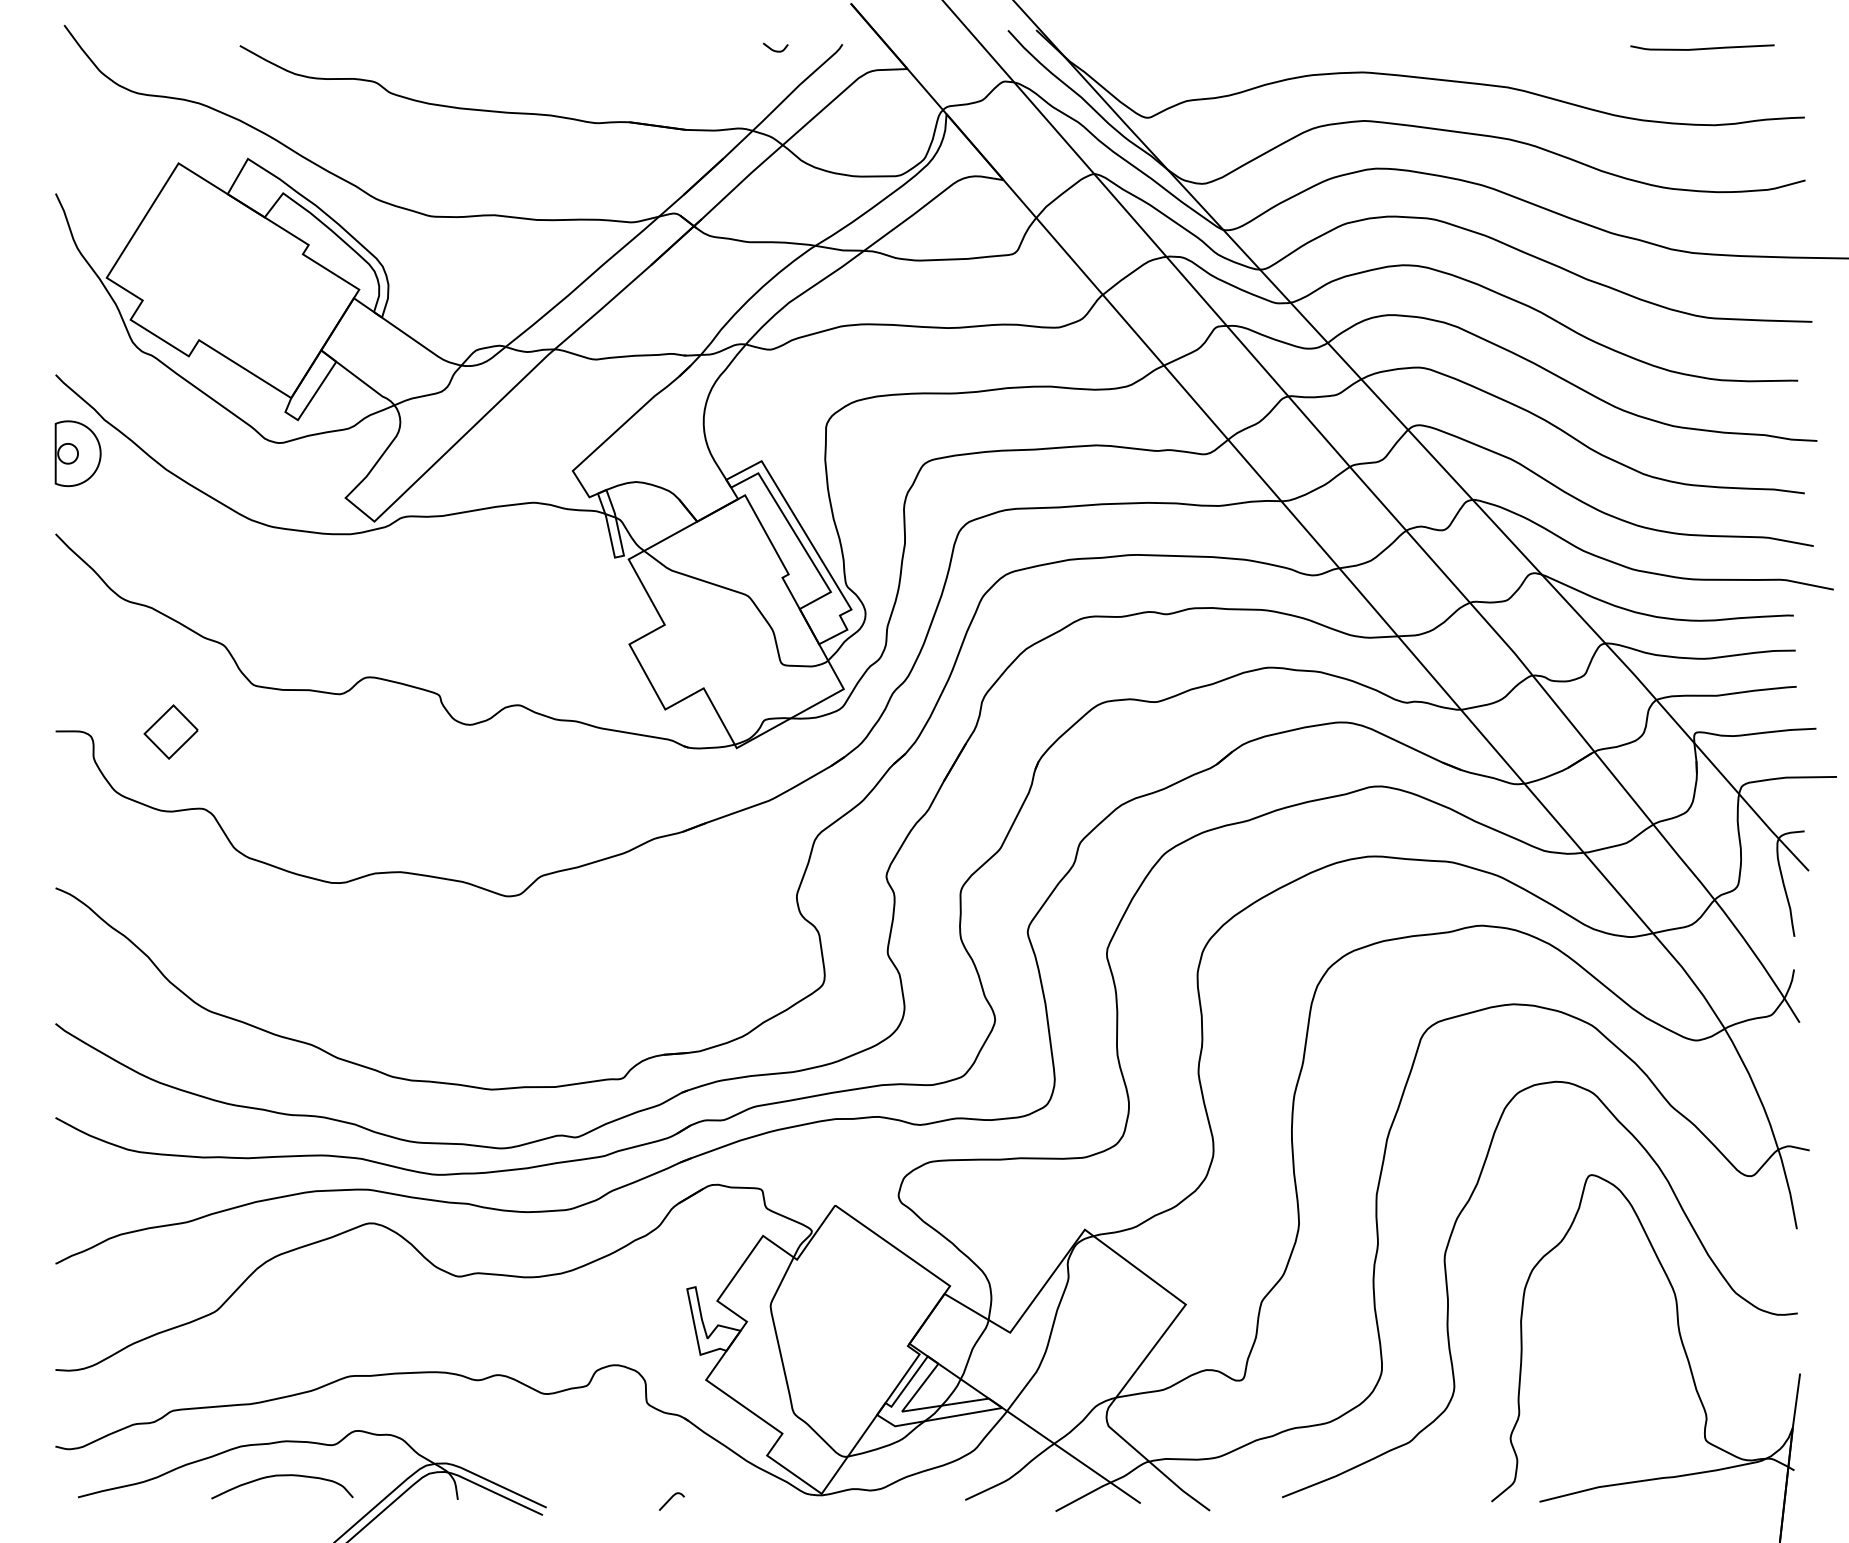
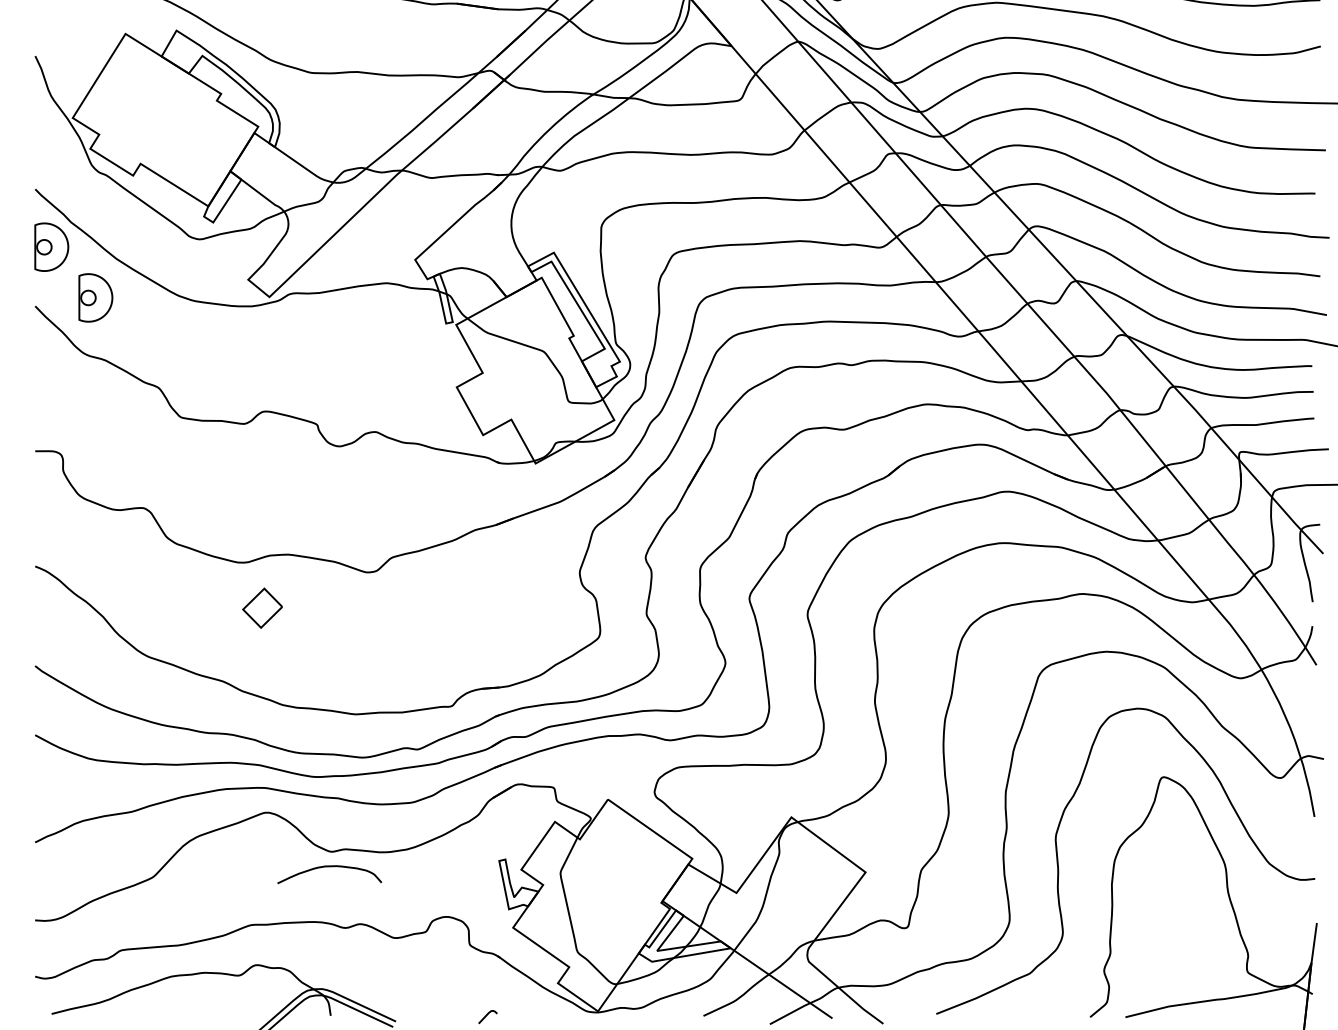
part: (137, 522) -> (95, 297), added
part: (170, 731) -> (262, 607), moved
curve: (282, 1476) -> (329, 867), moved

